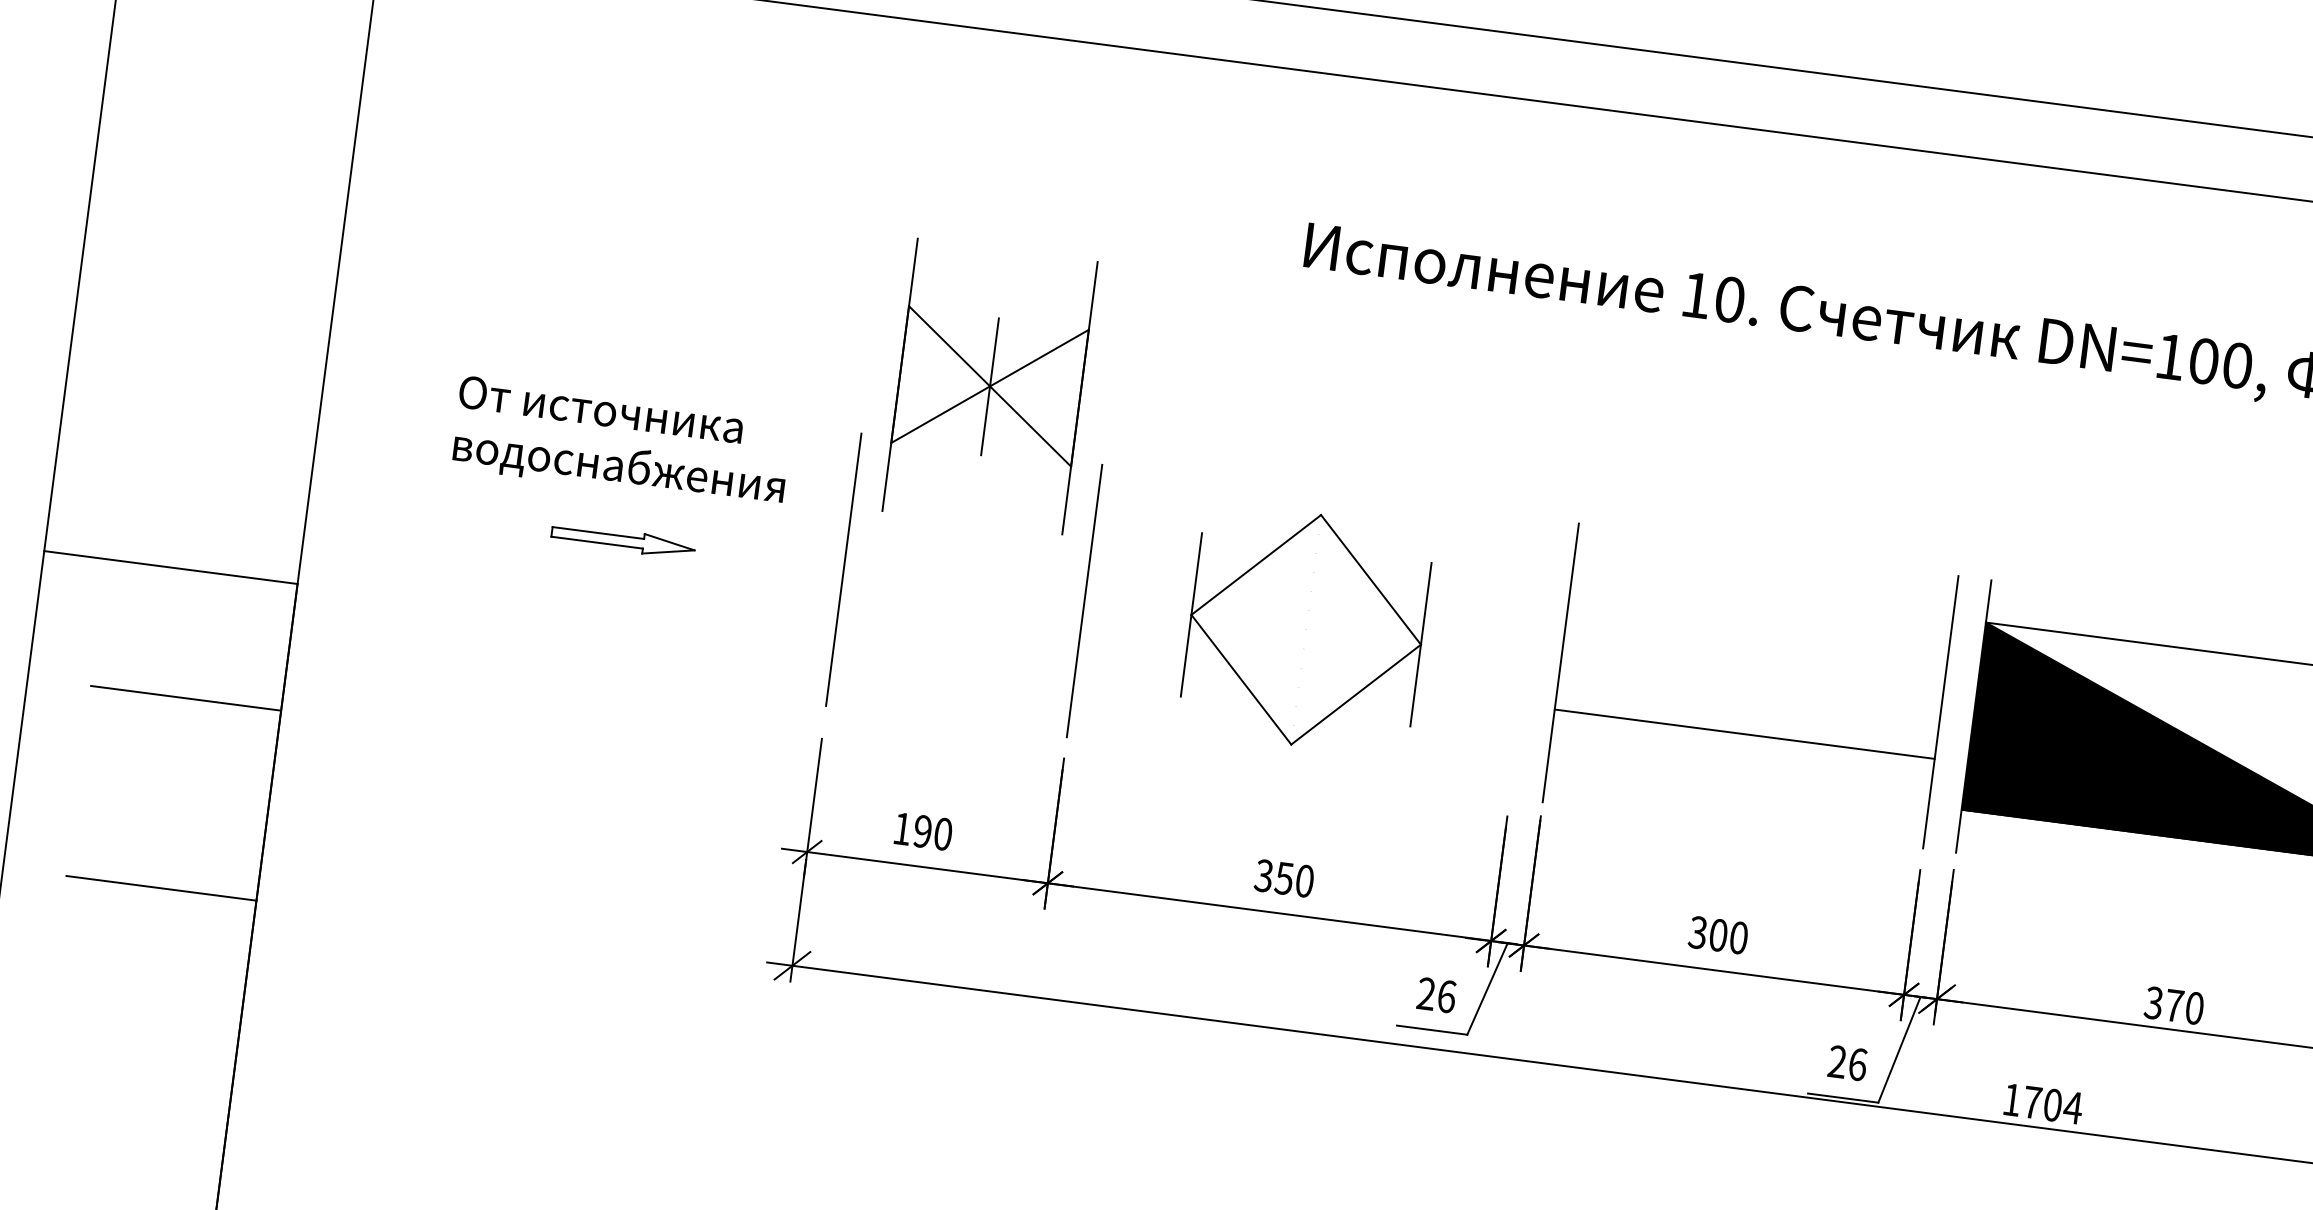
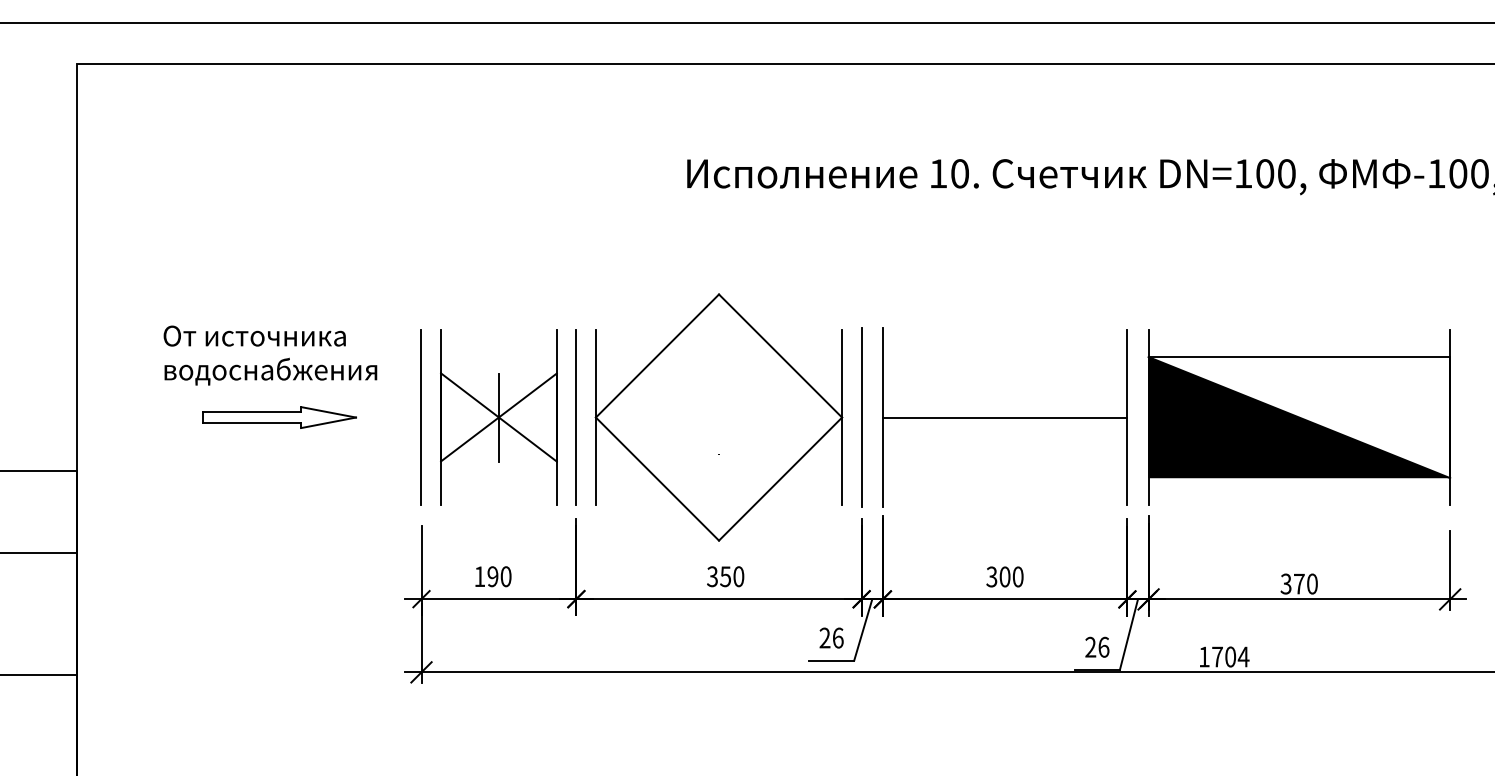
part: (989, 386) -> (498, 417), moved
part: (623, 541) -> (279, 417), size x1.67
part: (1305, 629) -> (718, 417), size x1.67
line: (1527, 658) -> (861, 417), added
line: (1743, 734) -> (1004, 417), moved

